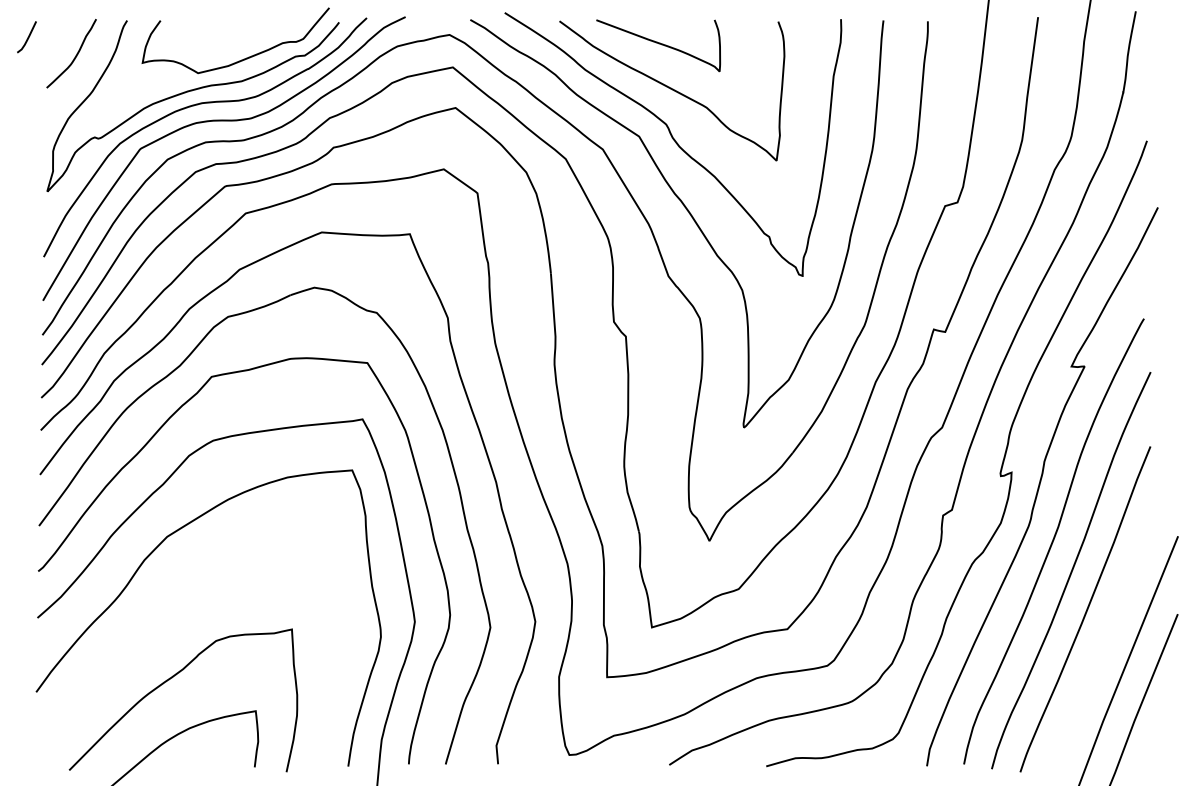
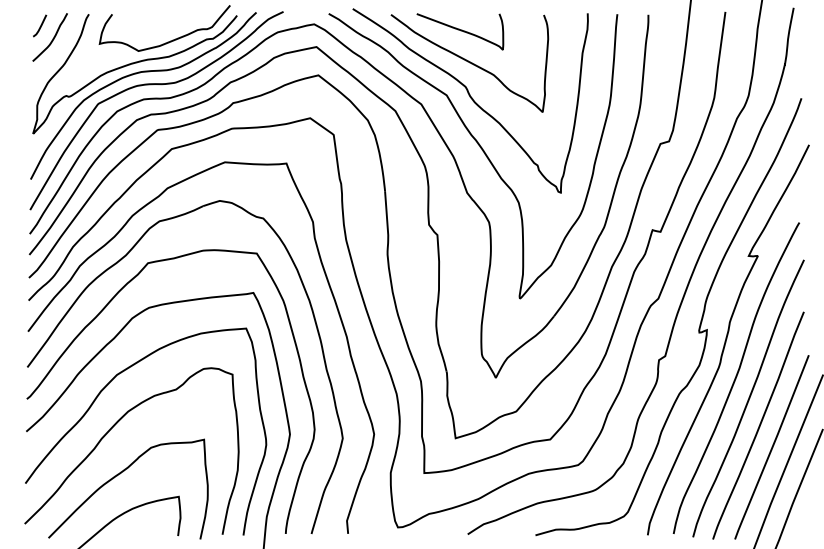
curve: (27, 36) -> (40, 25), moved
curve: (159, 614) -> (111, 429), added
line: (1104, 640) -> (771, 447), added

